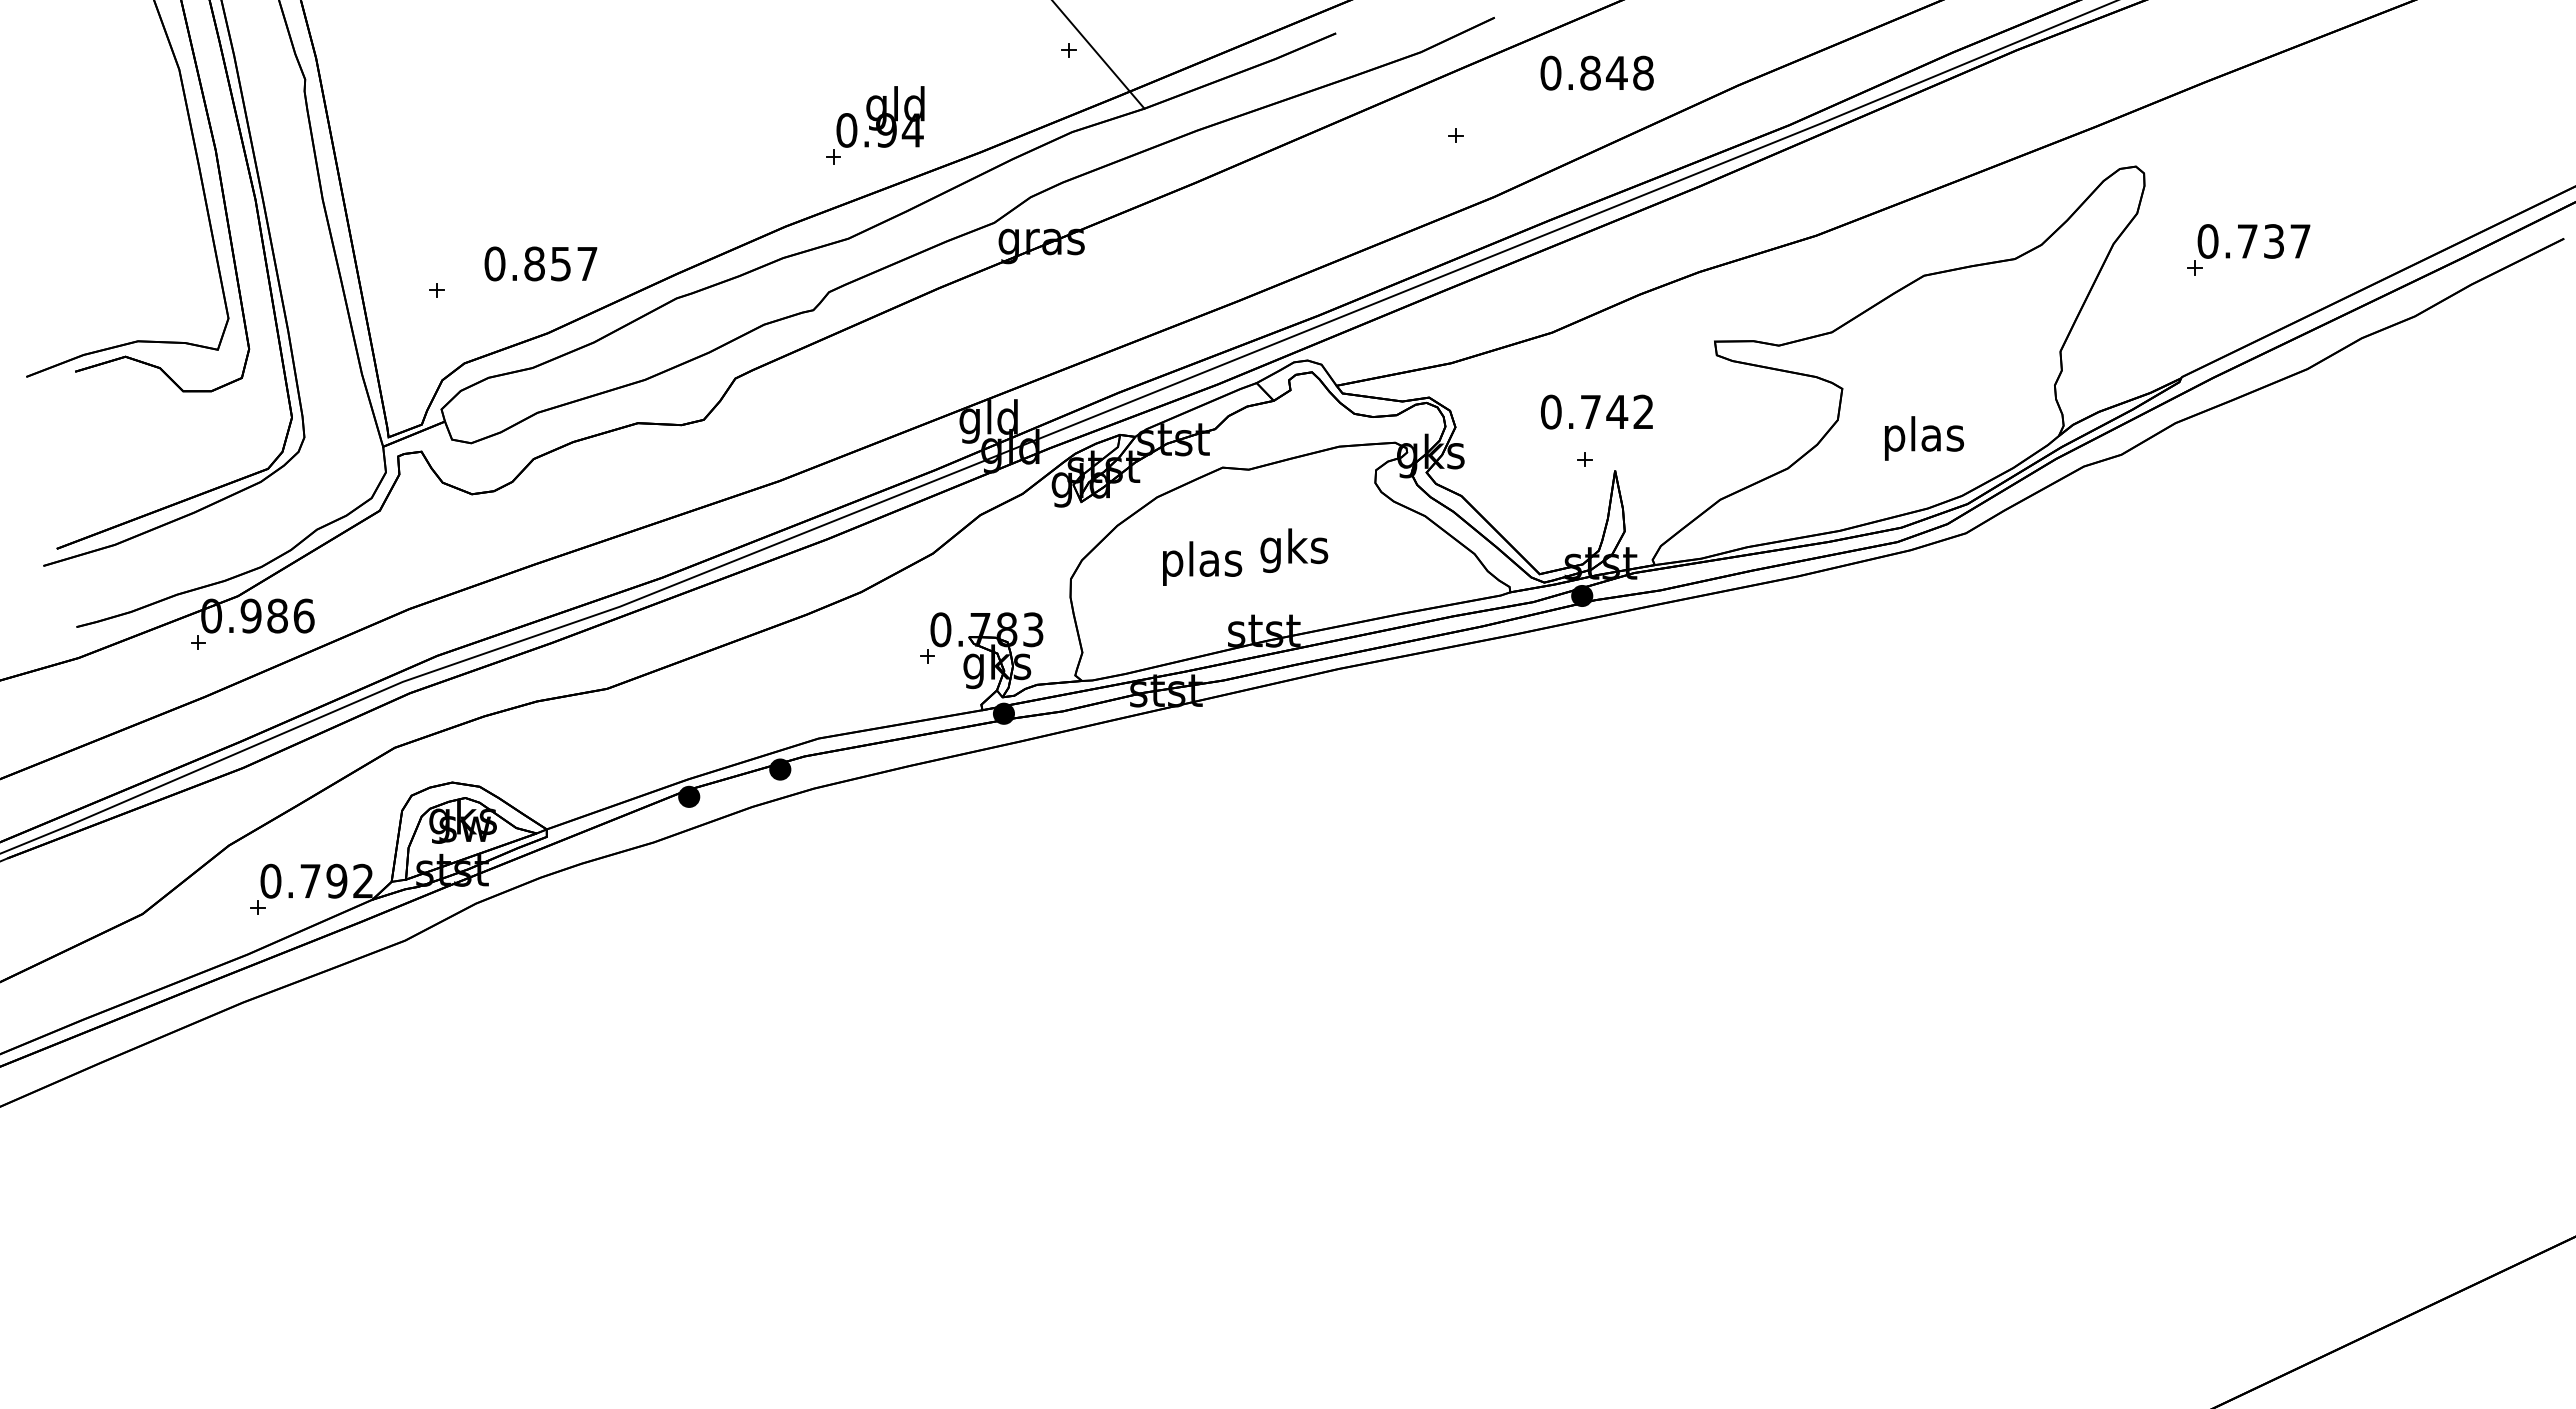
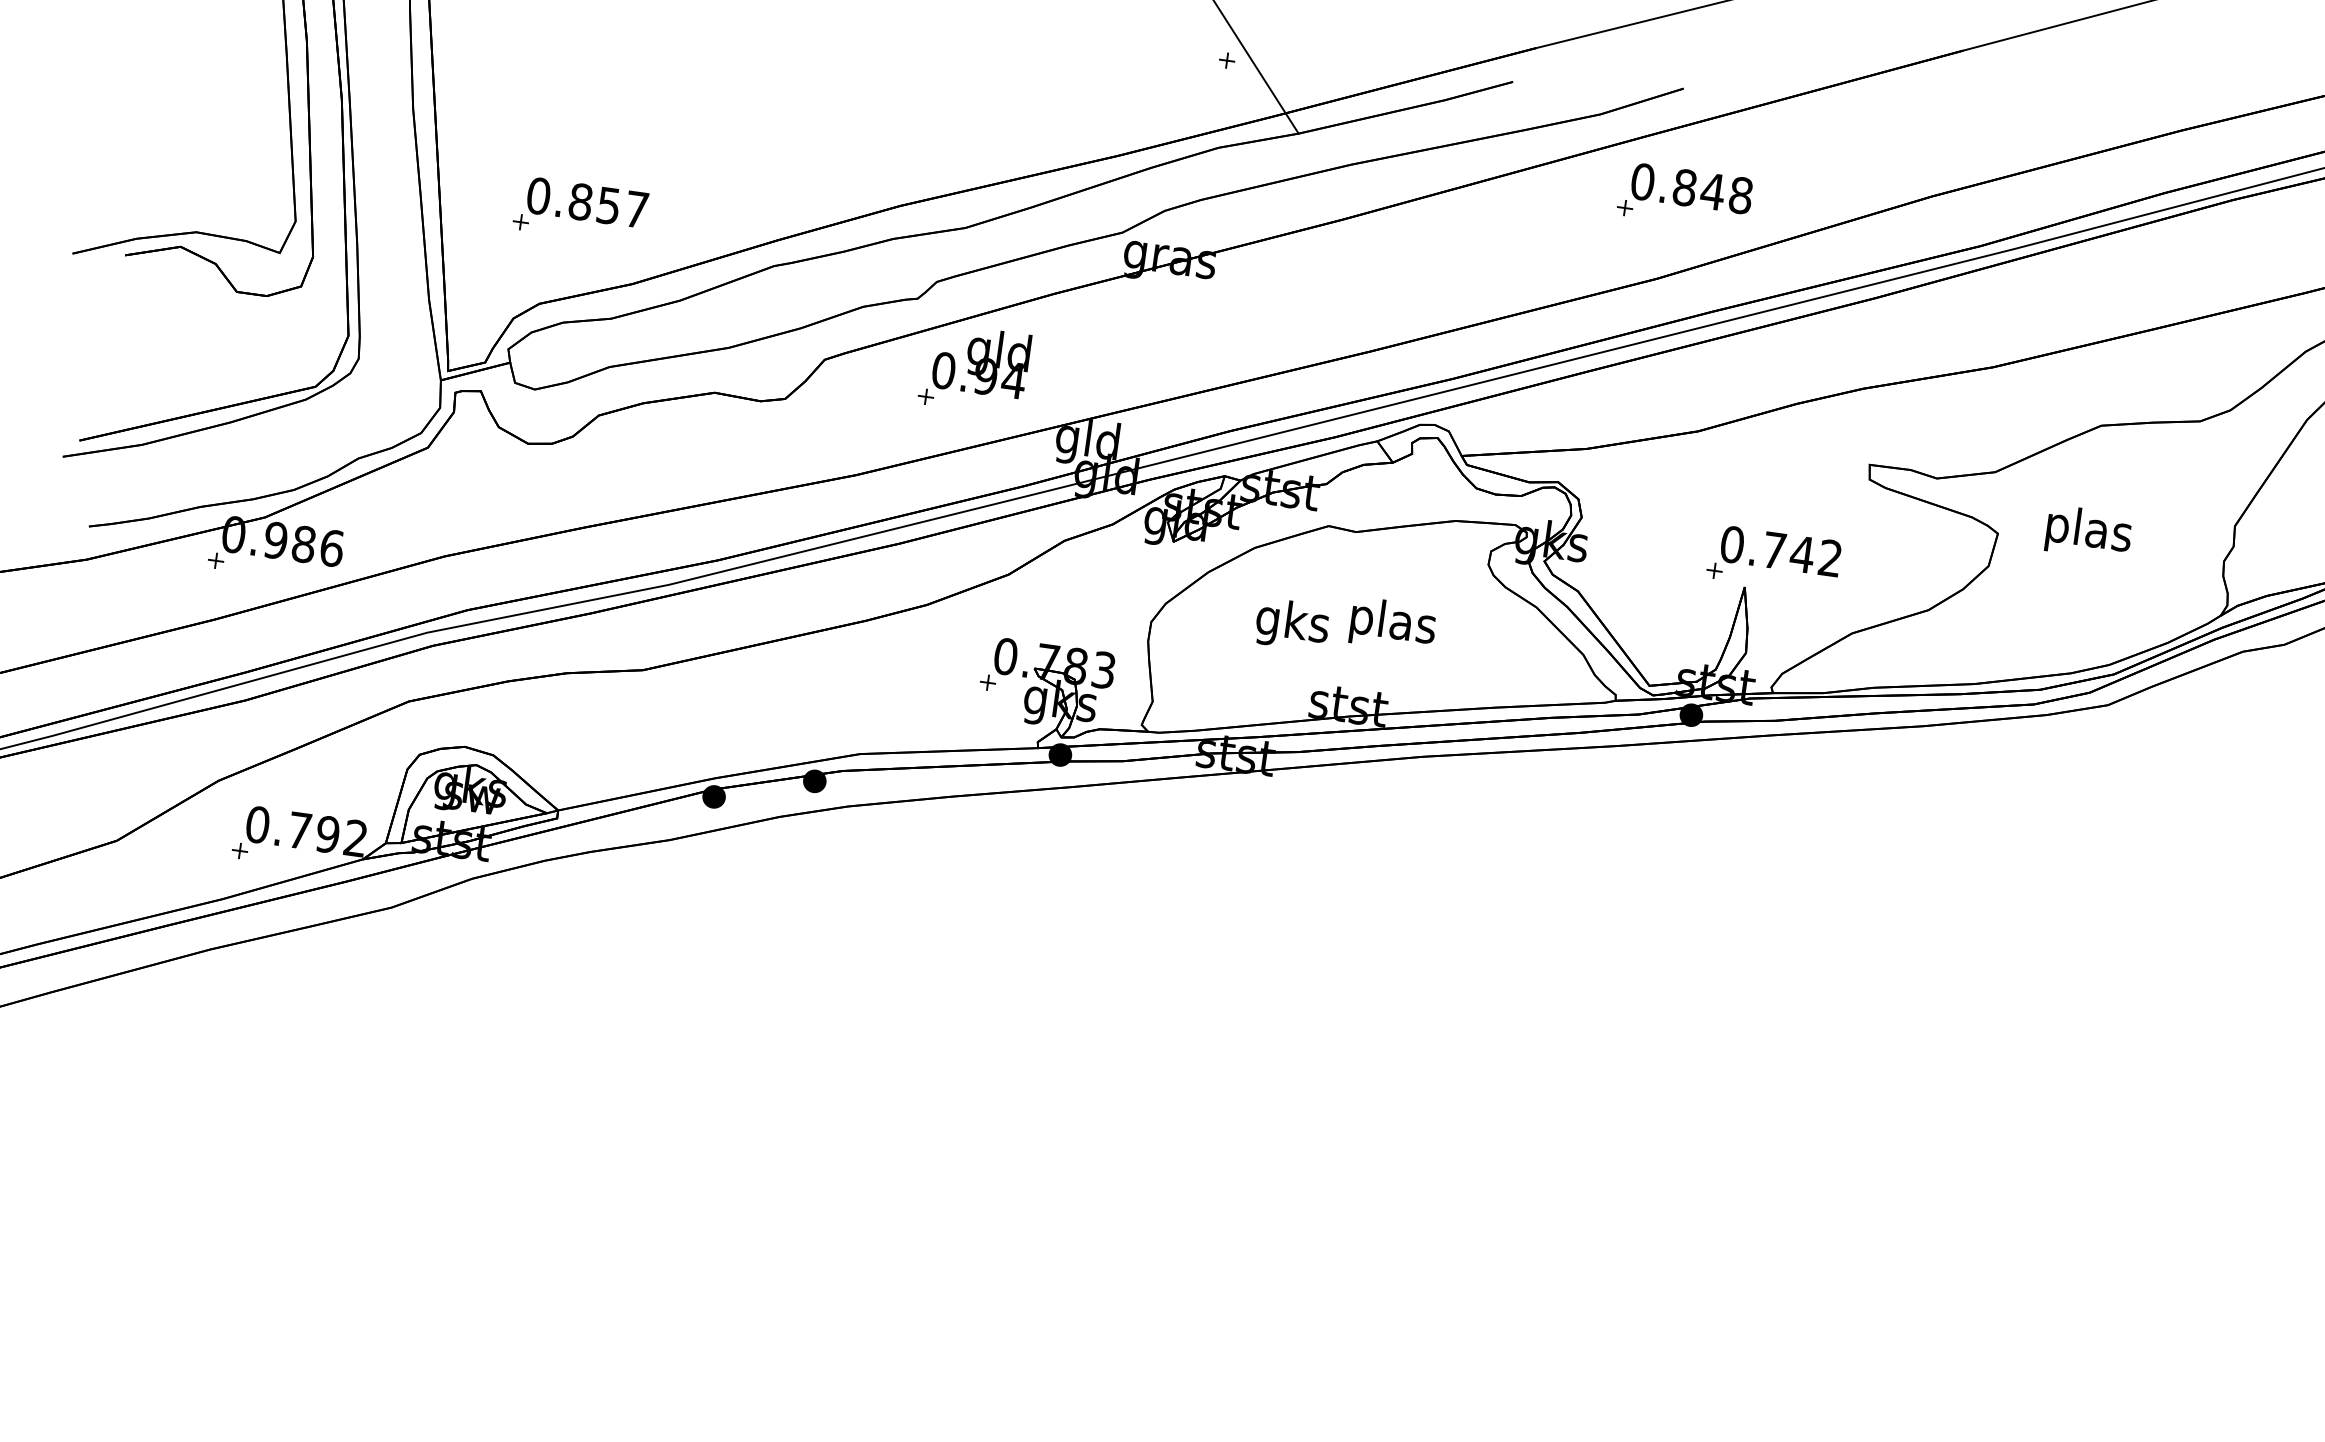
text: (1596, 72) -> (1691, 187), moved
part: (875, 125) -> (974, 369), moved
text: (540, 263) -> (587, 202), moved
text: (1596, 411) -> (1780, 550), moved
text: (1924, 438) -> (2089, 532), moved
text: (1294, 550) -> (1392, 624), gks -> plas
text: (1202, 563) -> (1293, 624), plas -> gks

